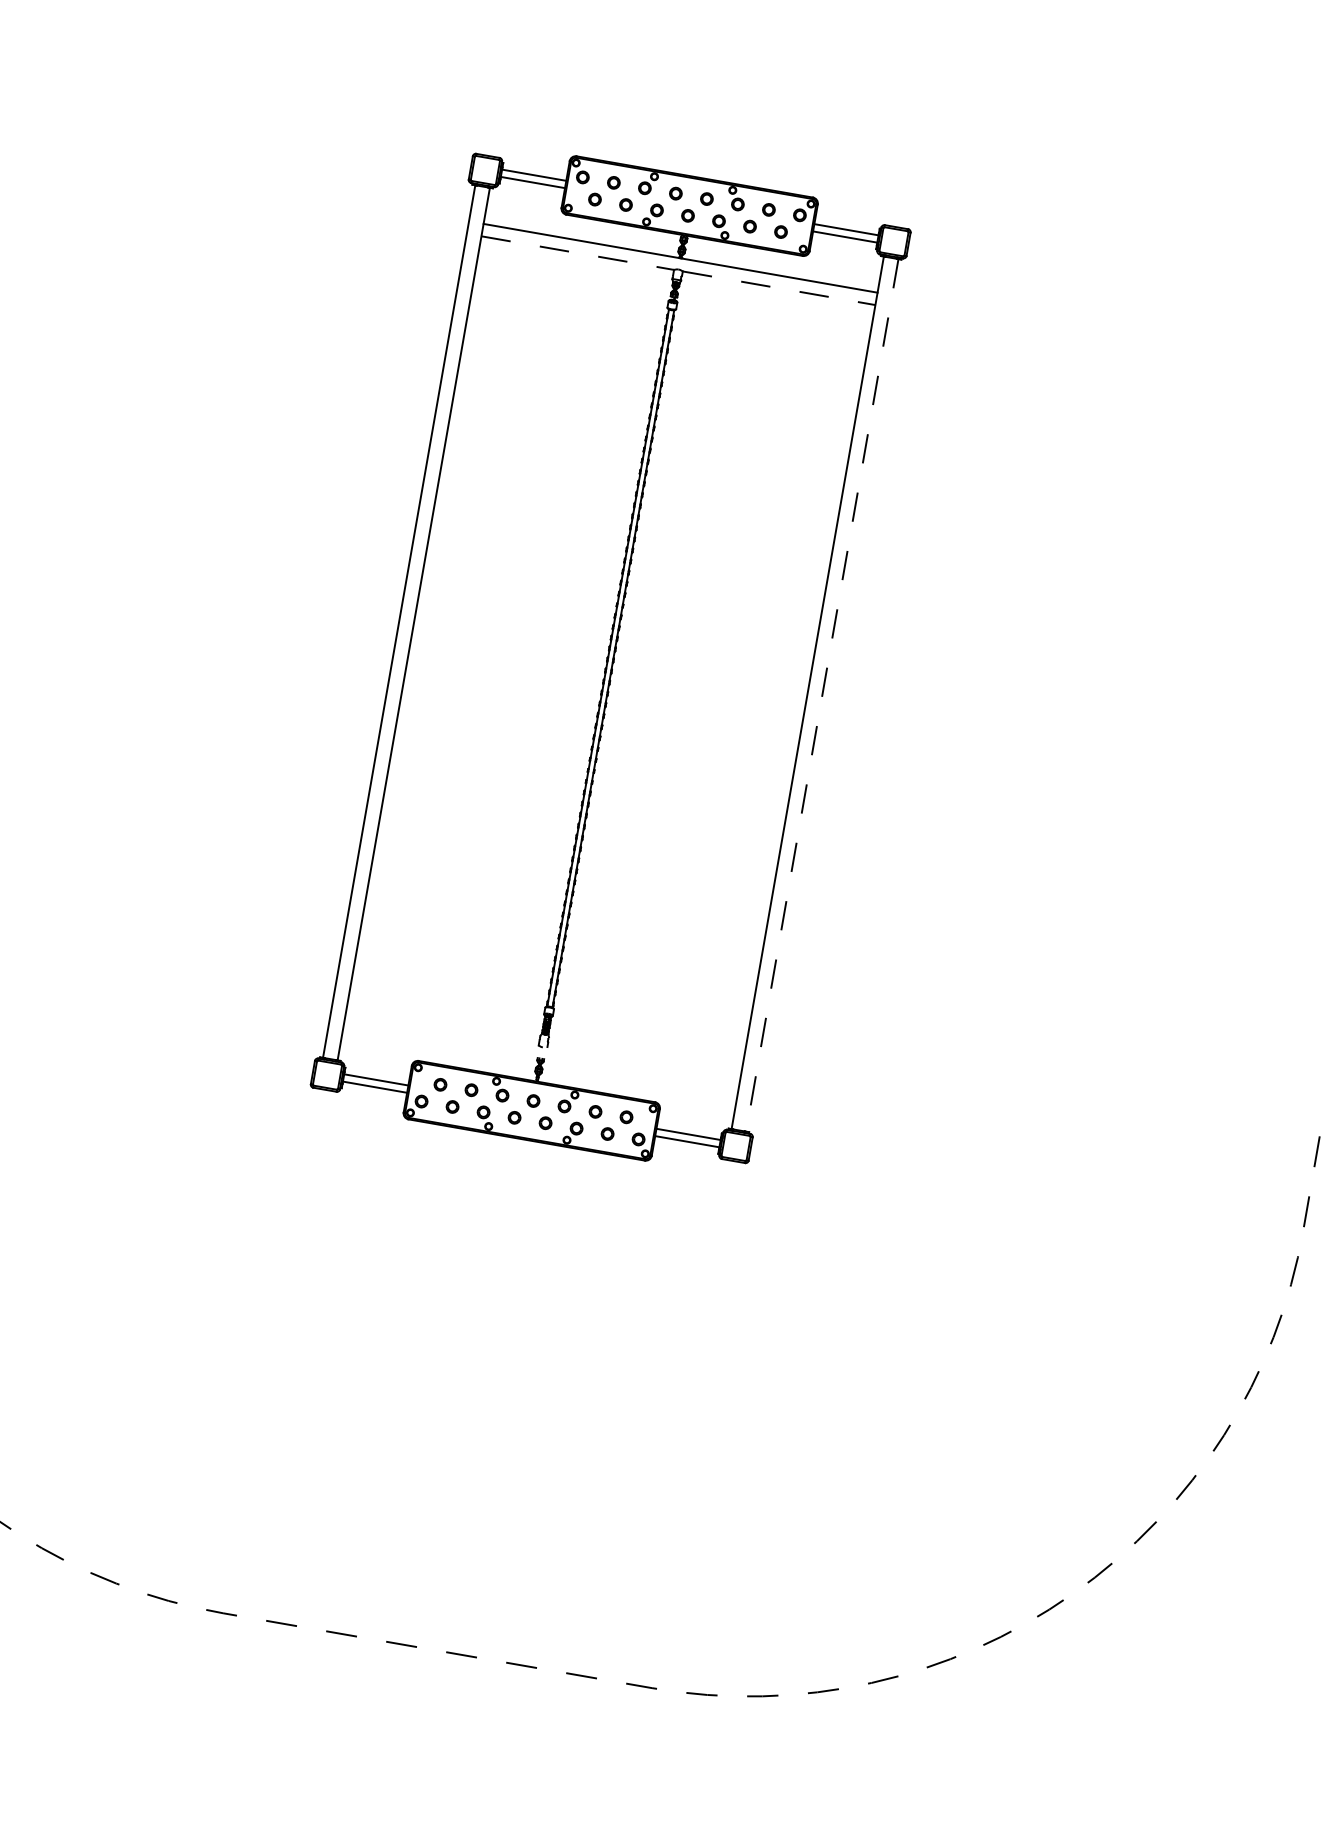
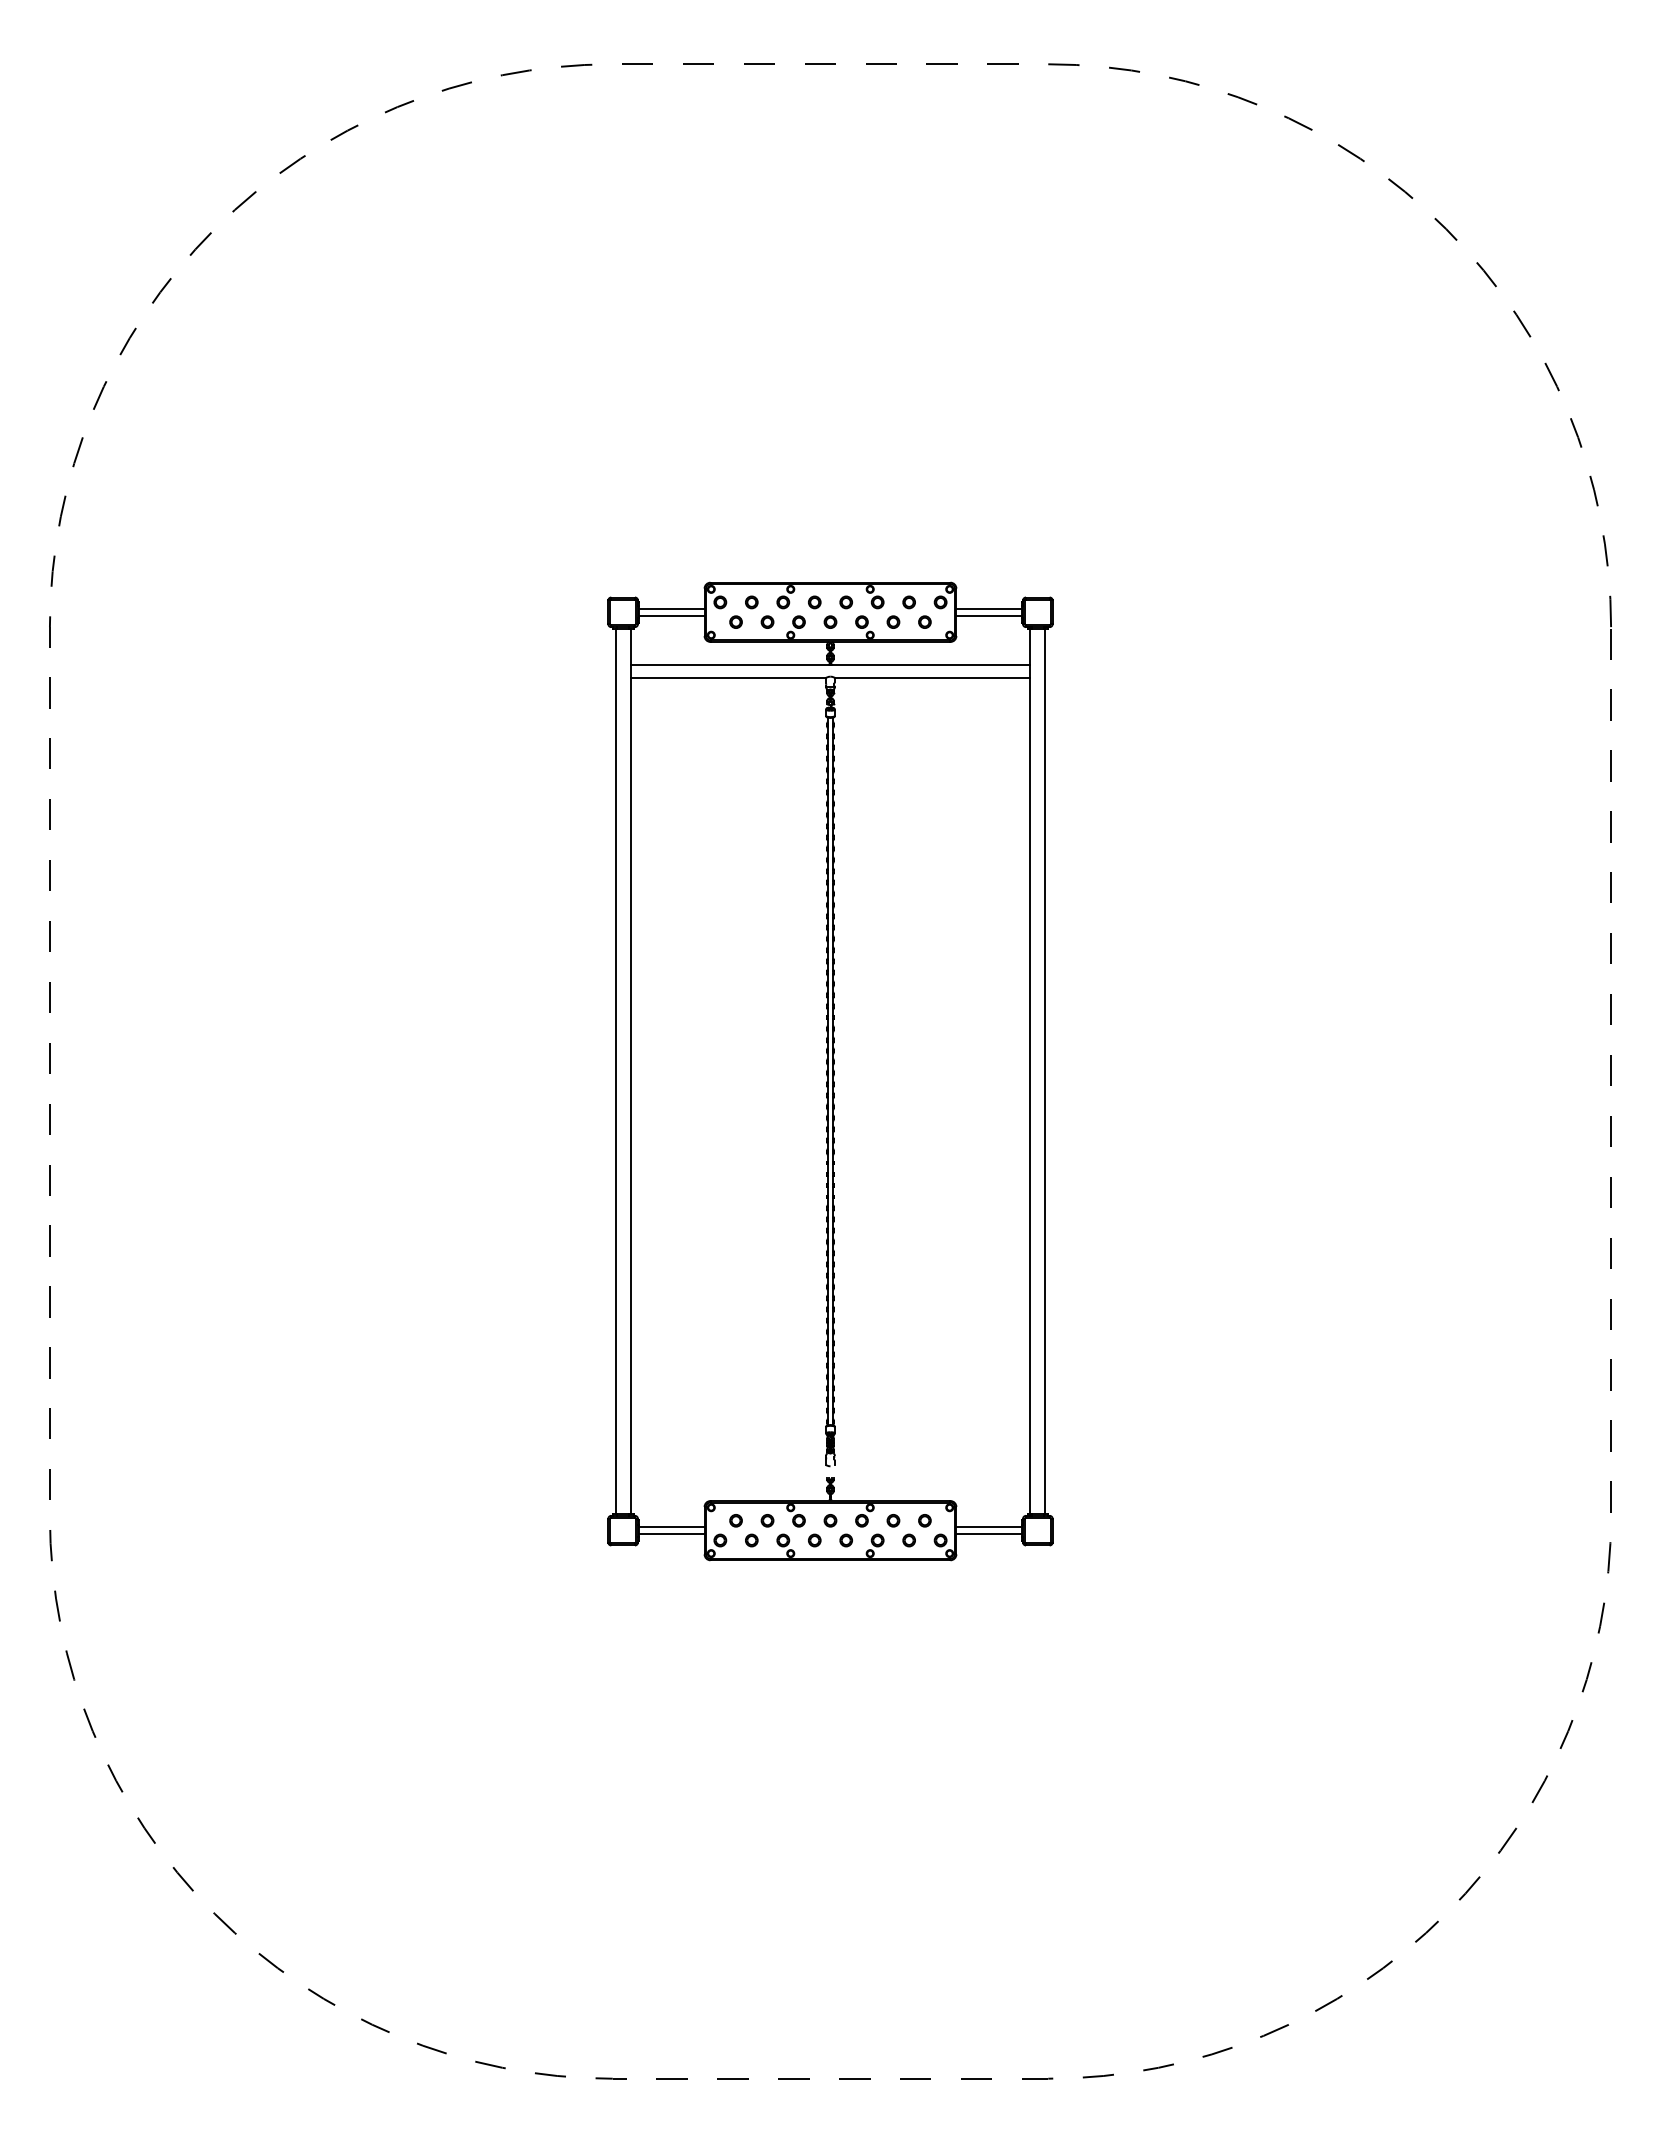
line: (578, 252) -> (728, 677), dashed -> solid
line: (778, 287) -> (932, 677), dashed -> solid
line: (822, 695) -> (1045, 1071), dashed -> solid

